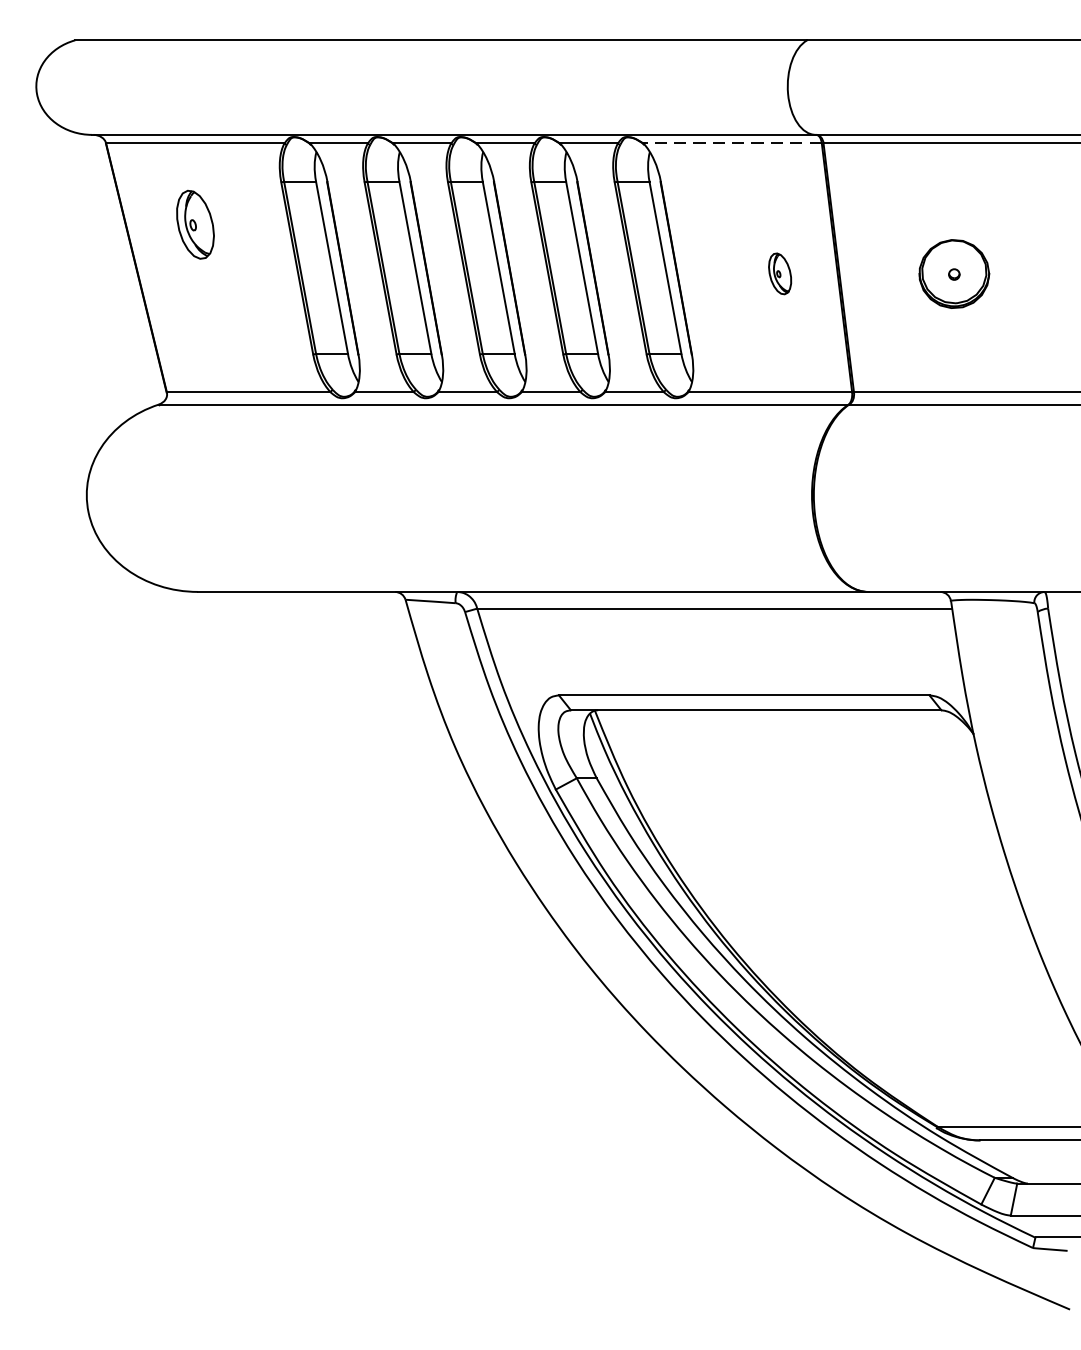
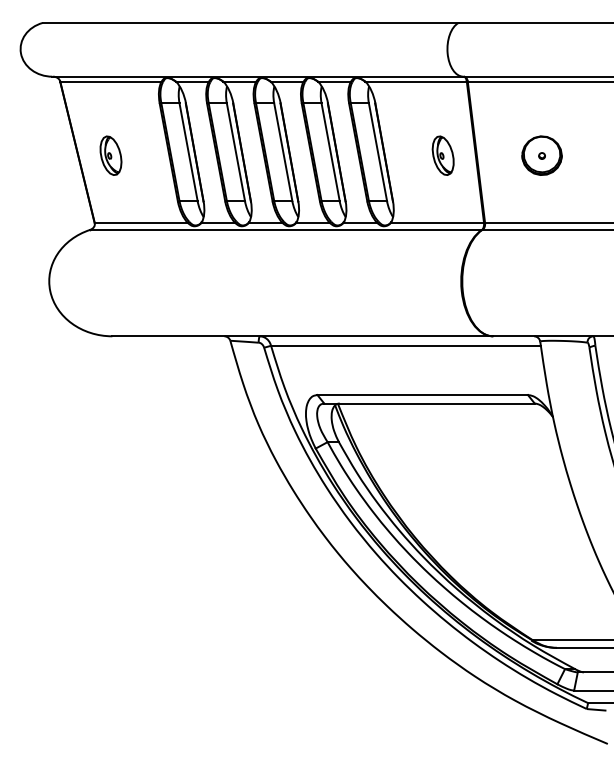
line: (733, 143) -> (416, 81), dashed -> solid
part: (194, 224) -> (110, 155), moved
part: (779, 273) -> (442, 155), size x1.67

